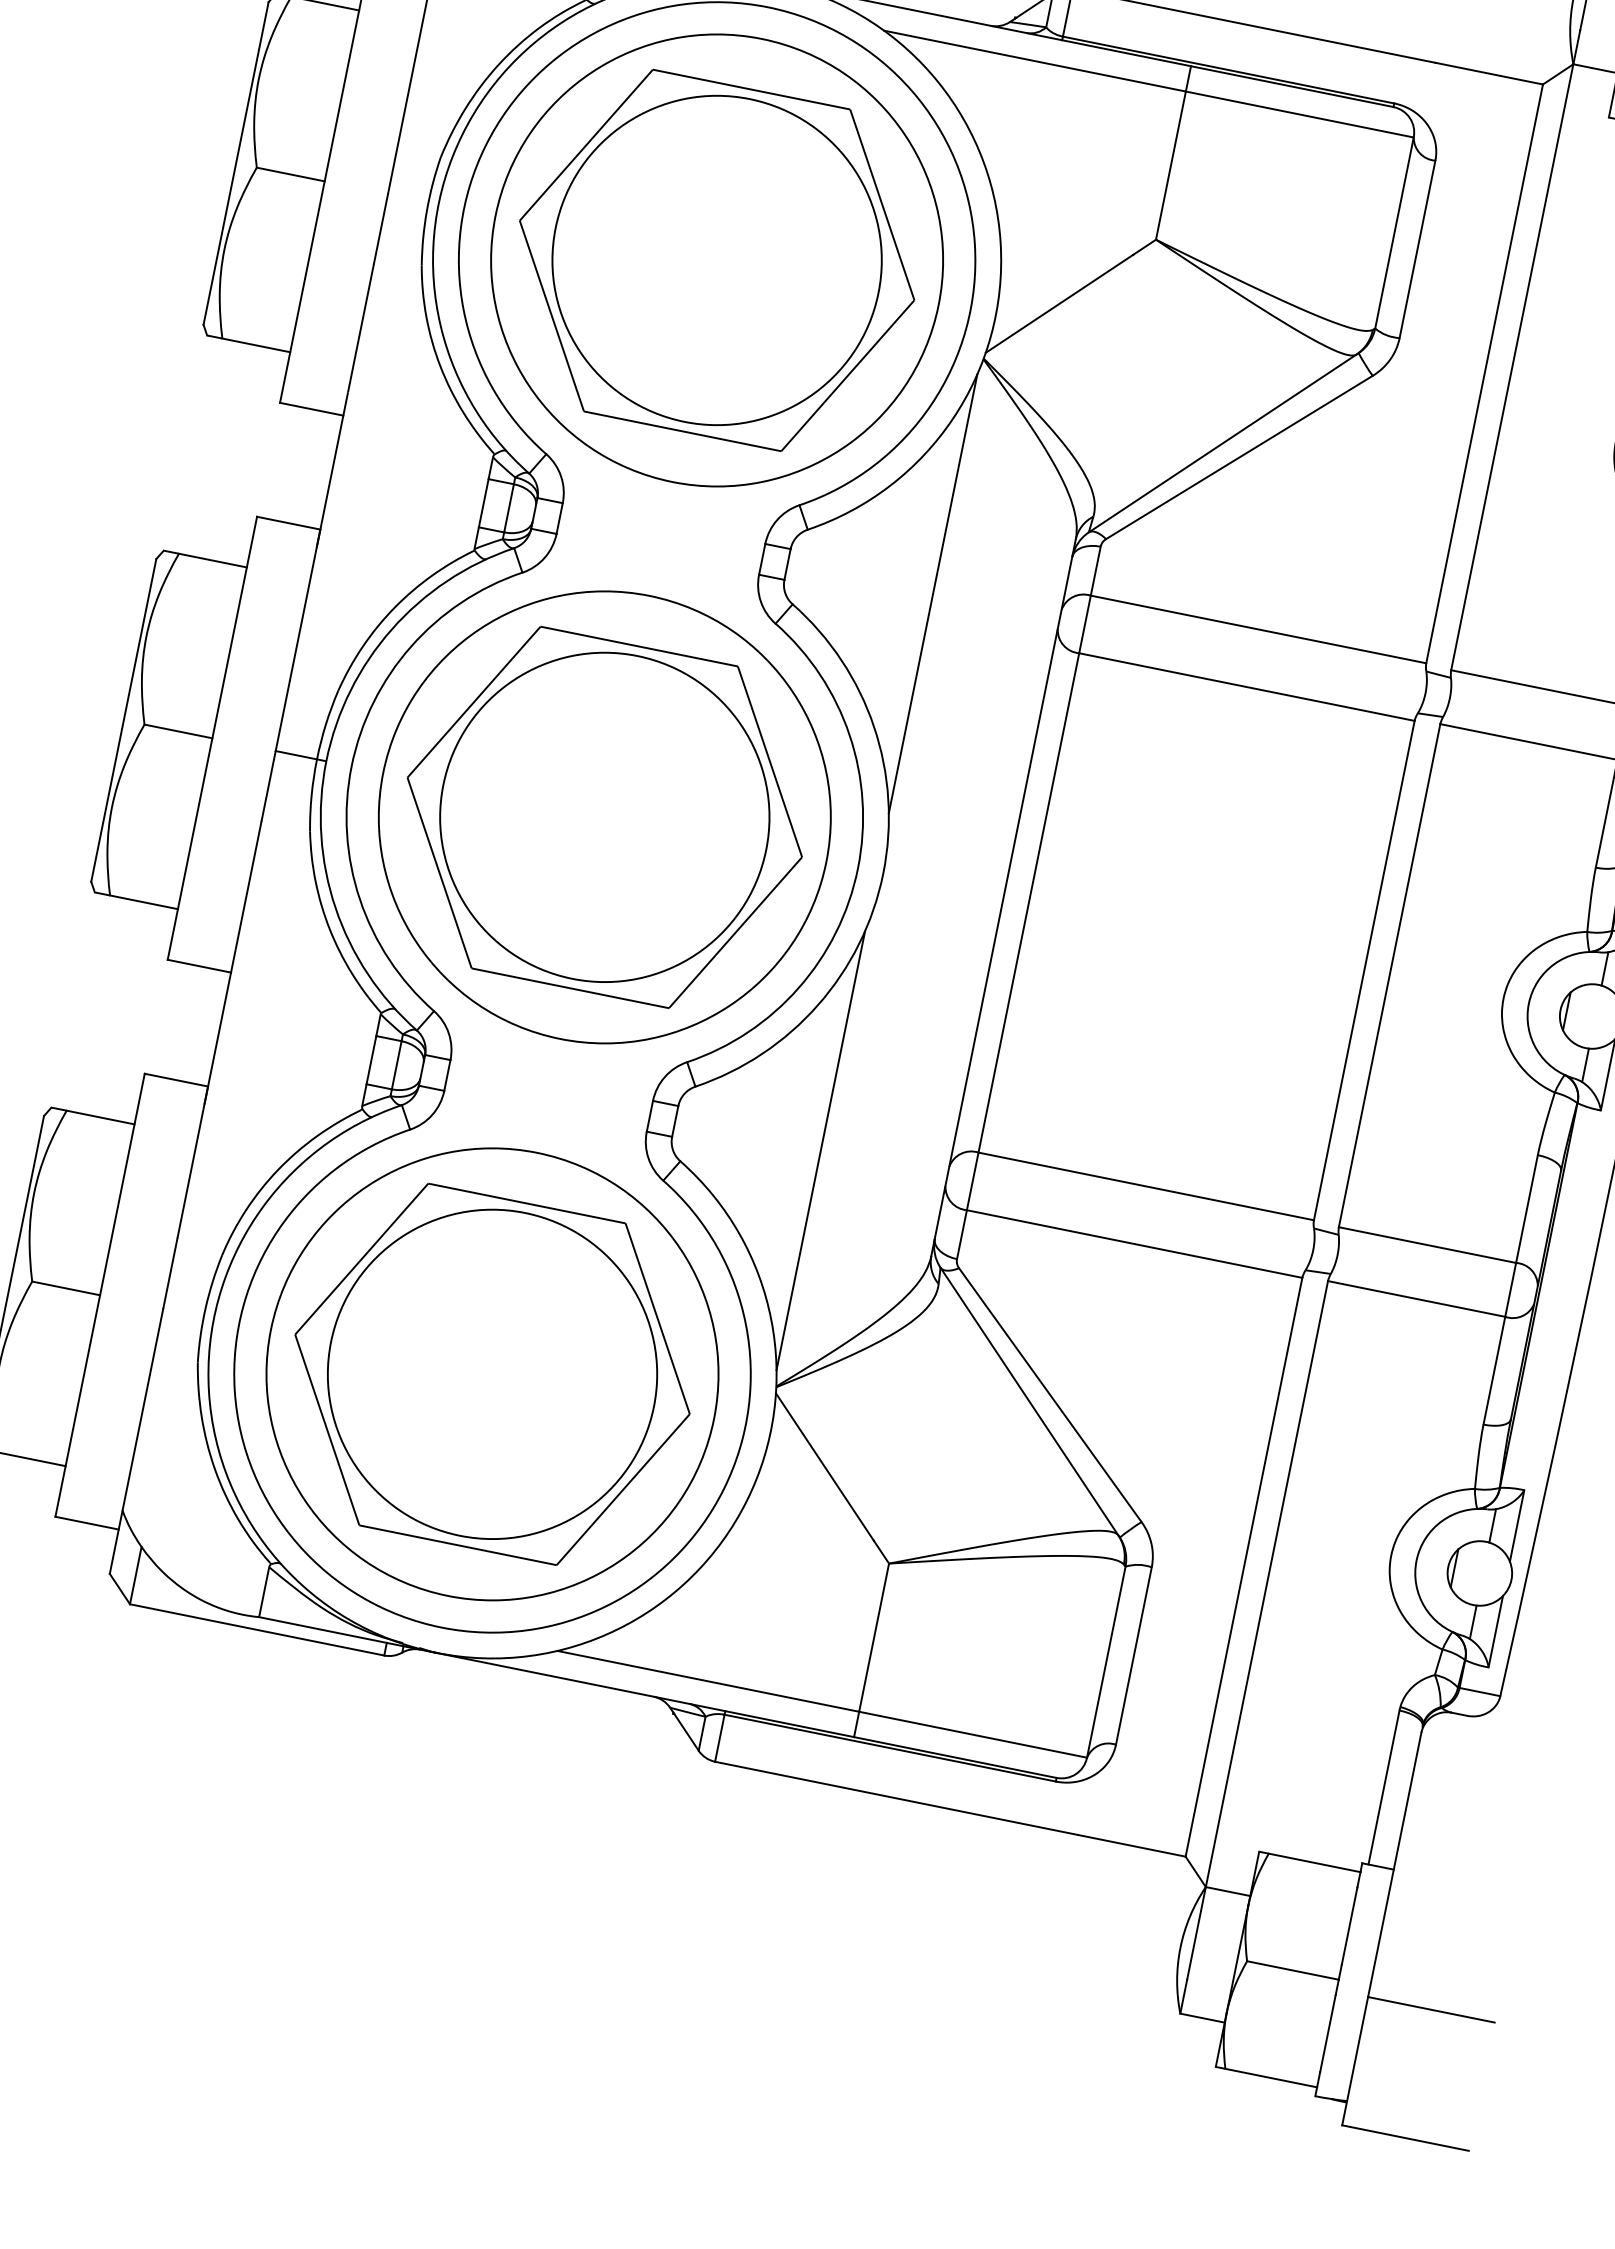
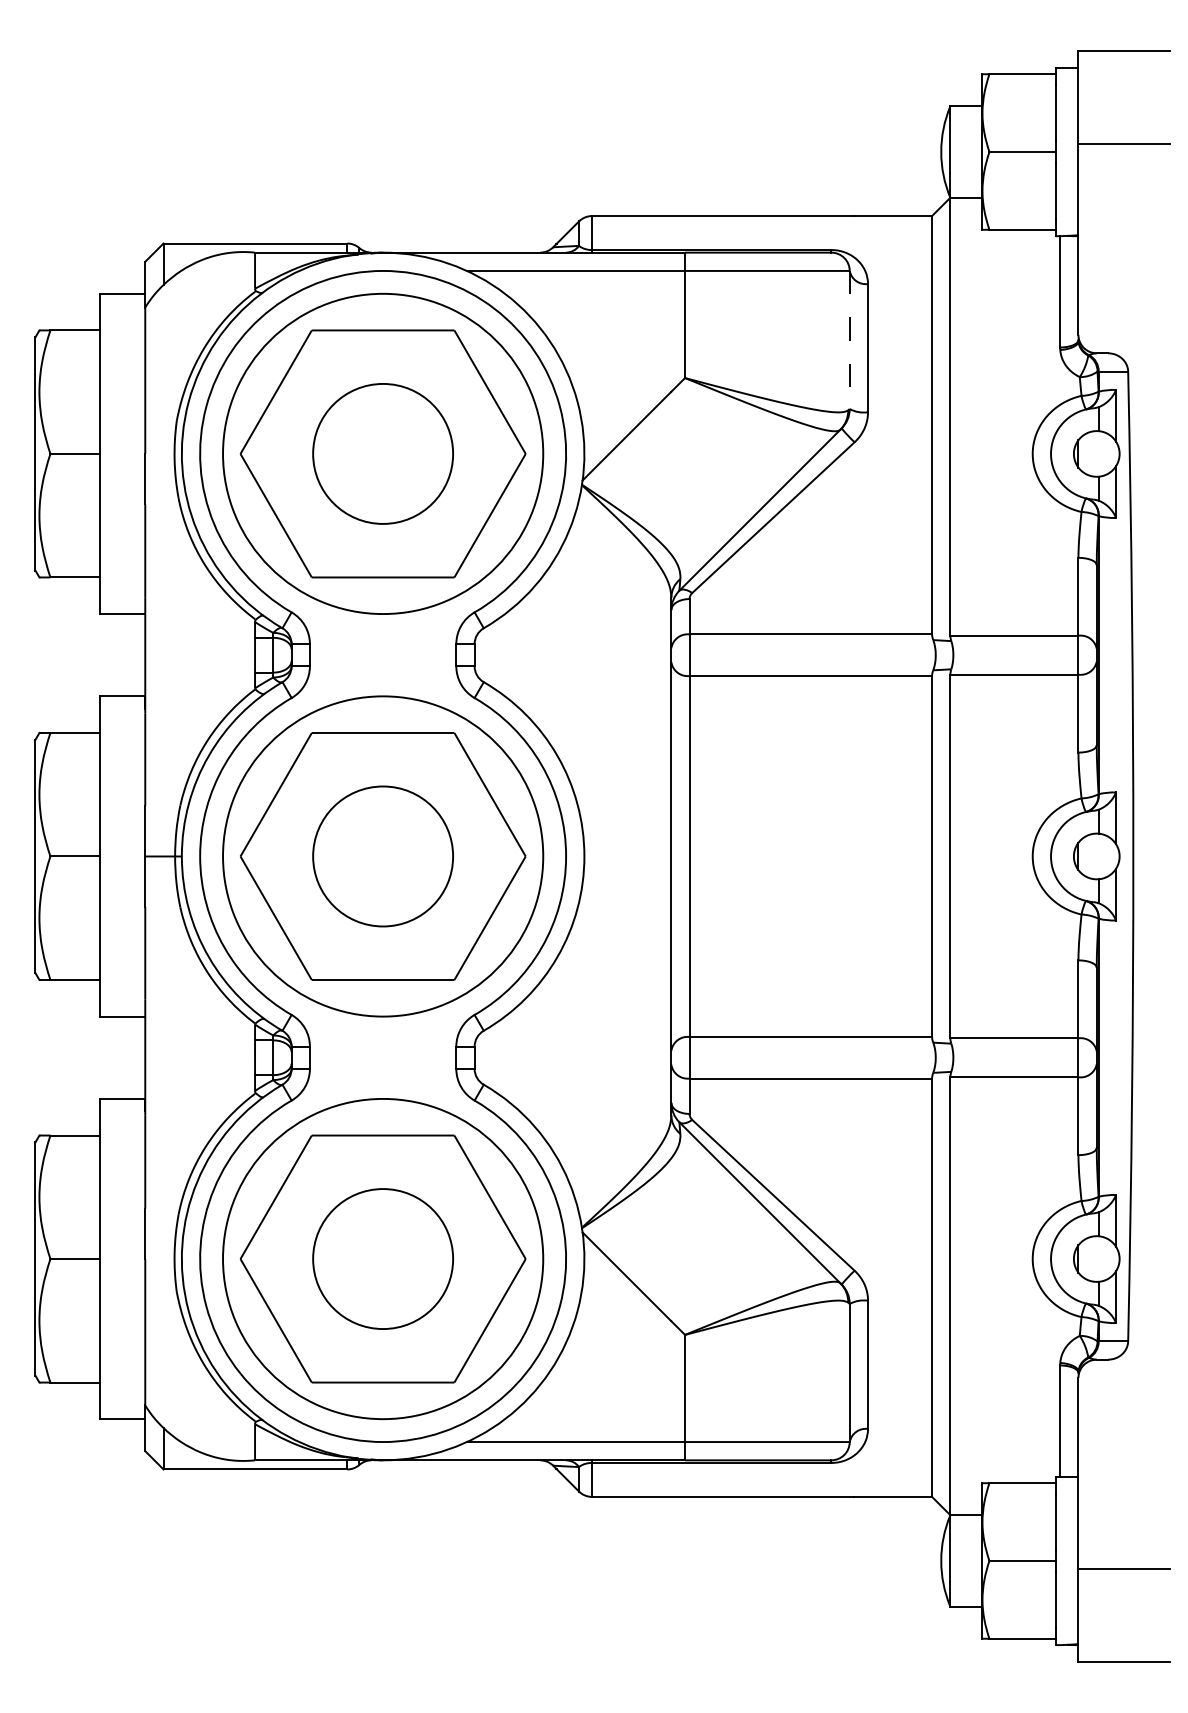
line: (1394, 233) -> (849, 340), solid -> dashed
circle: (716, 259) -> (382, 453), size x0.6
line: (932, 592) -> (579, 654), removed
circle: (603, 817) -> (382, 856), size x0.6
line: (820, 1150) -> (579, 1057), removed
circle: (491, 1373) -> (382, 1258), size x0.6

